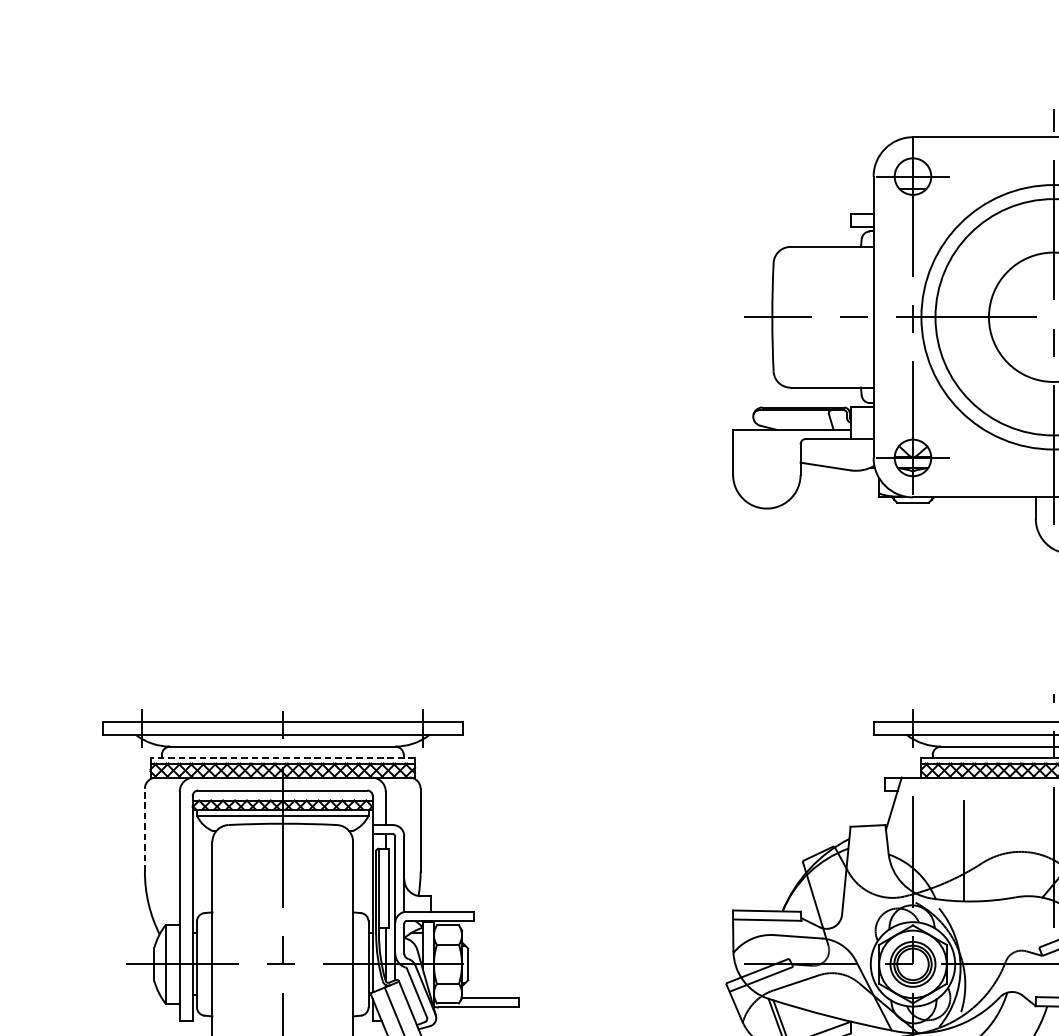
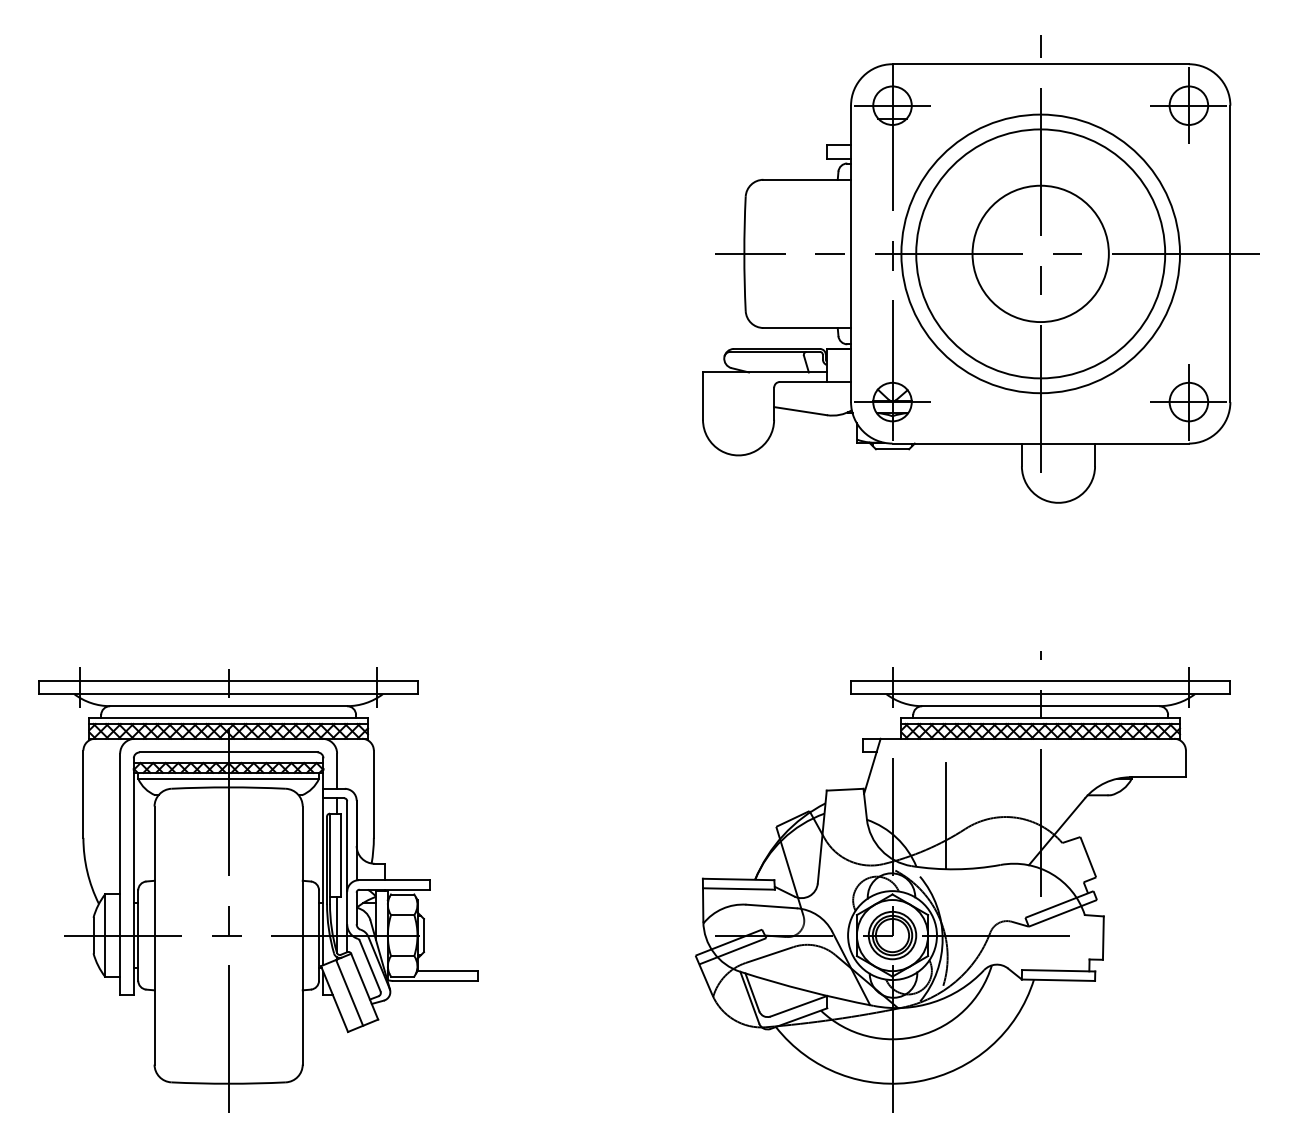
line: (282, 758) -> (228, 718), dashed -> solid
line: (144, 830) -> (83, 794), dashed -> solid

